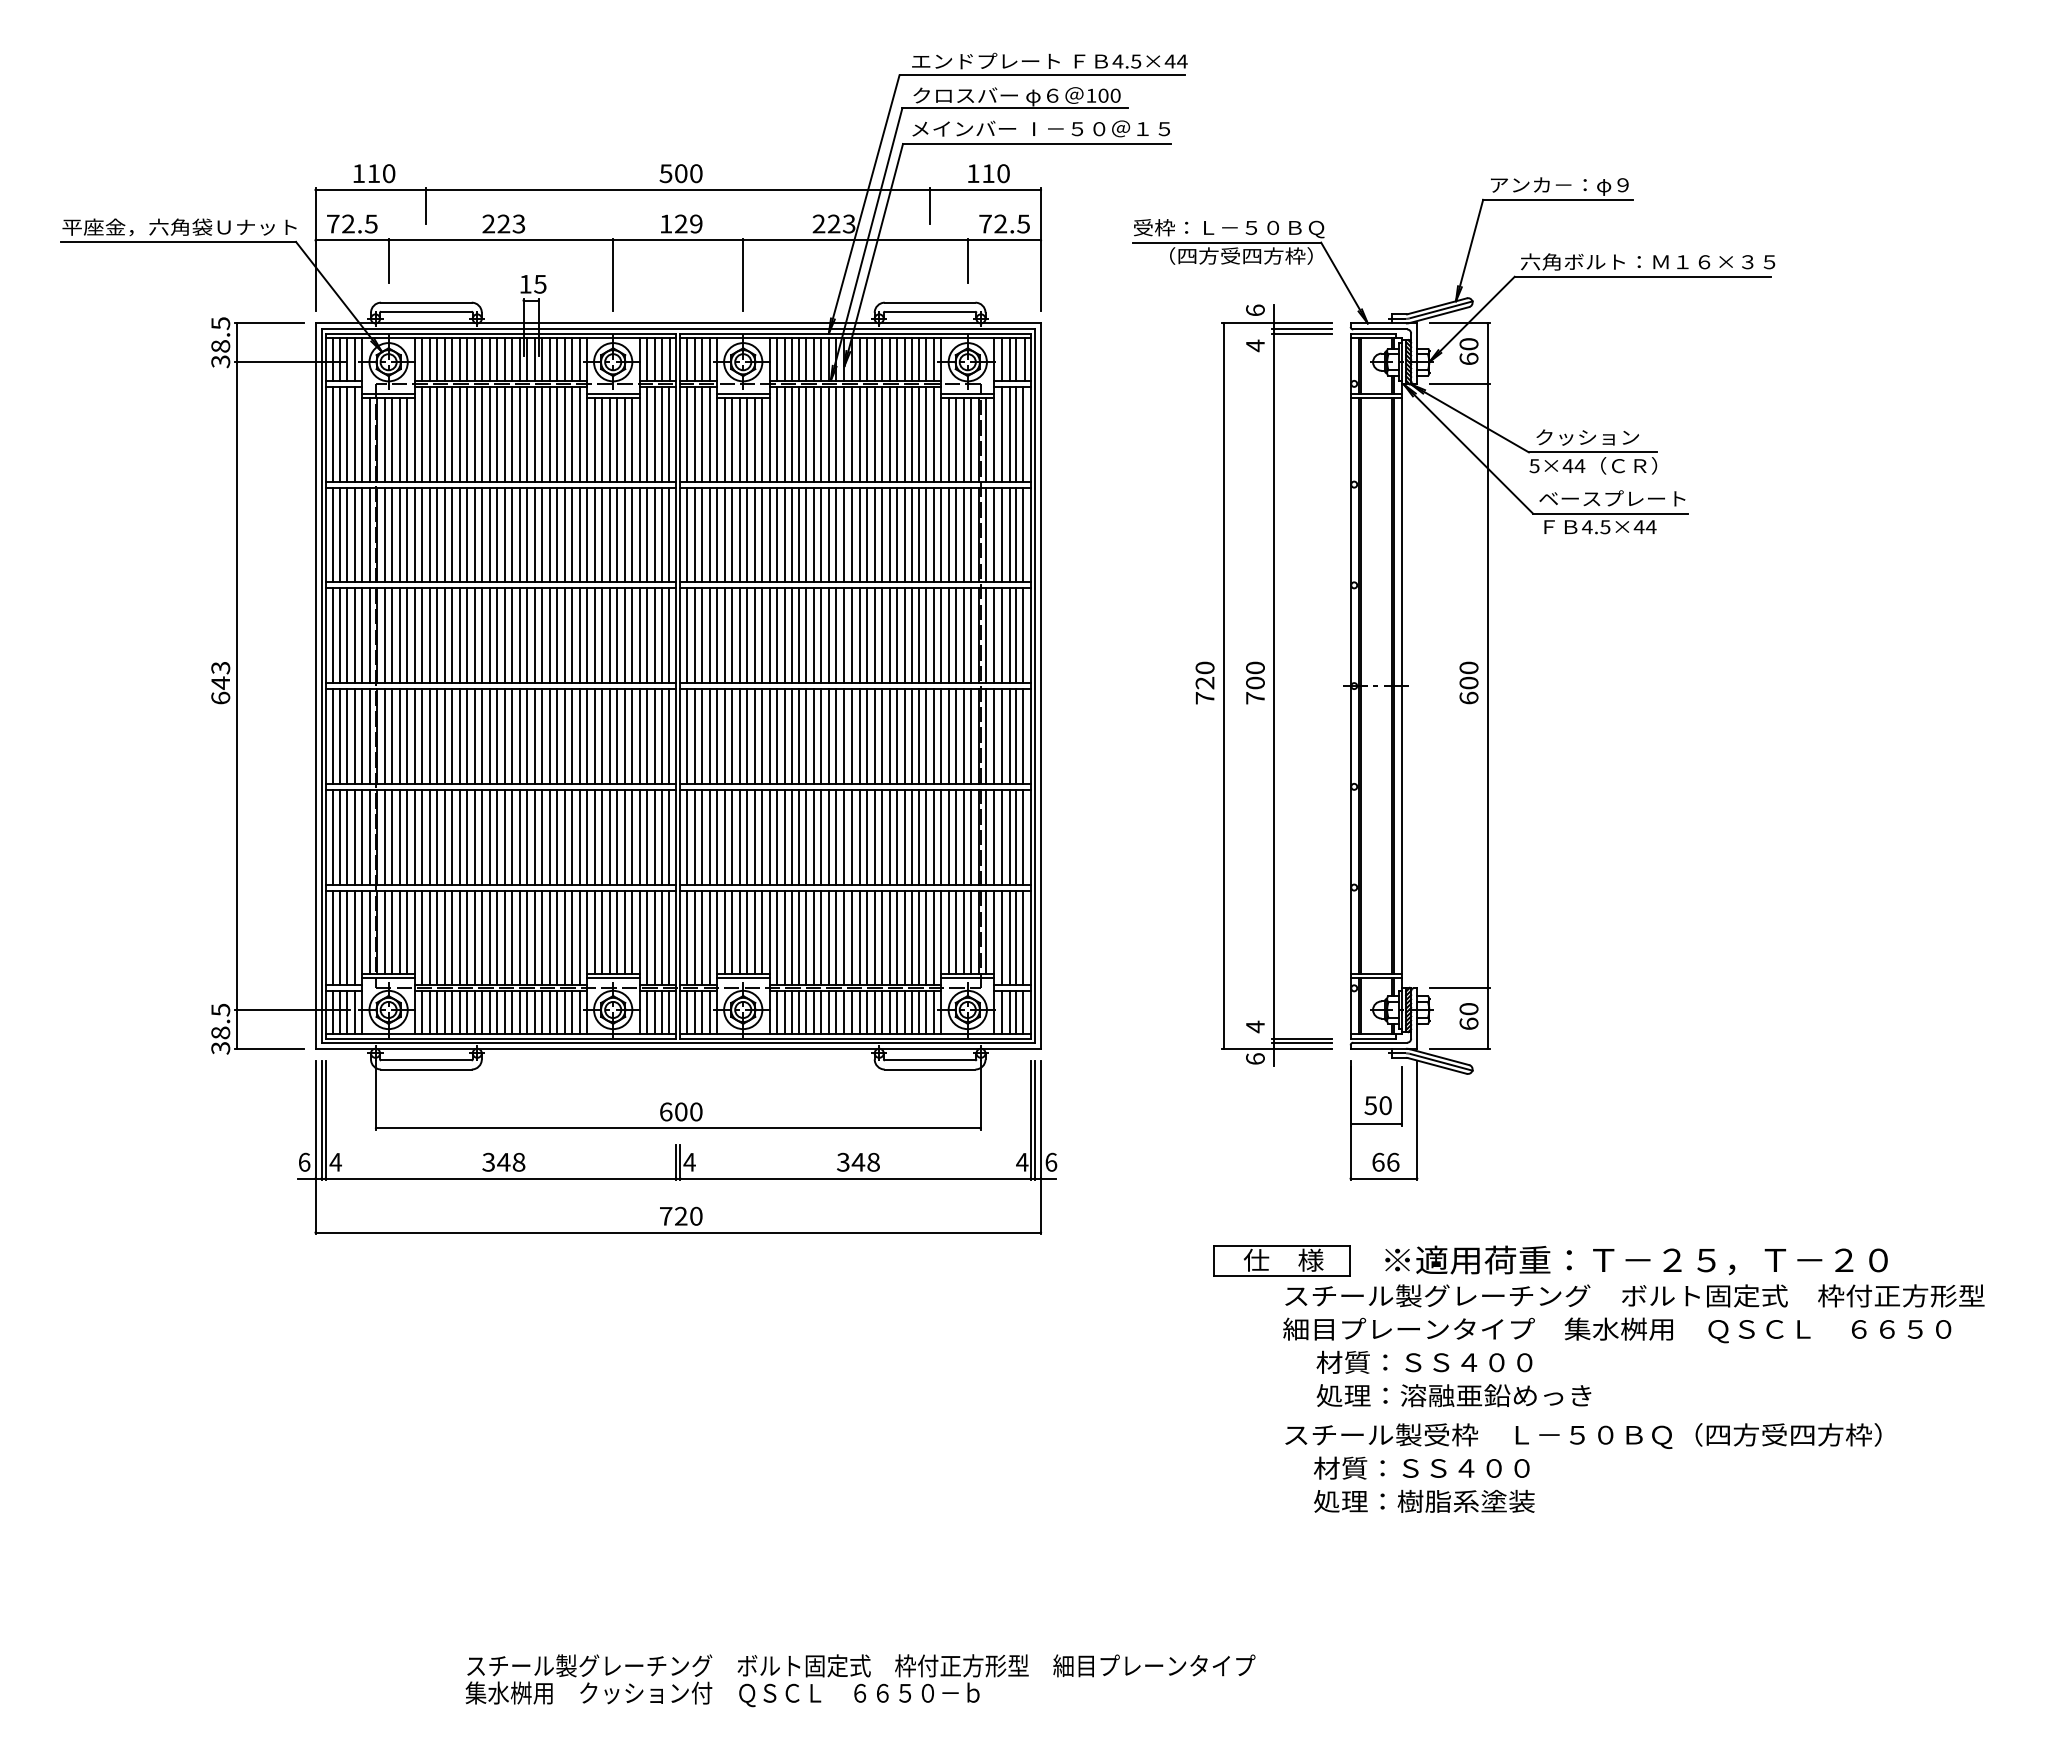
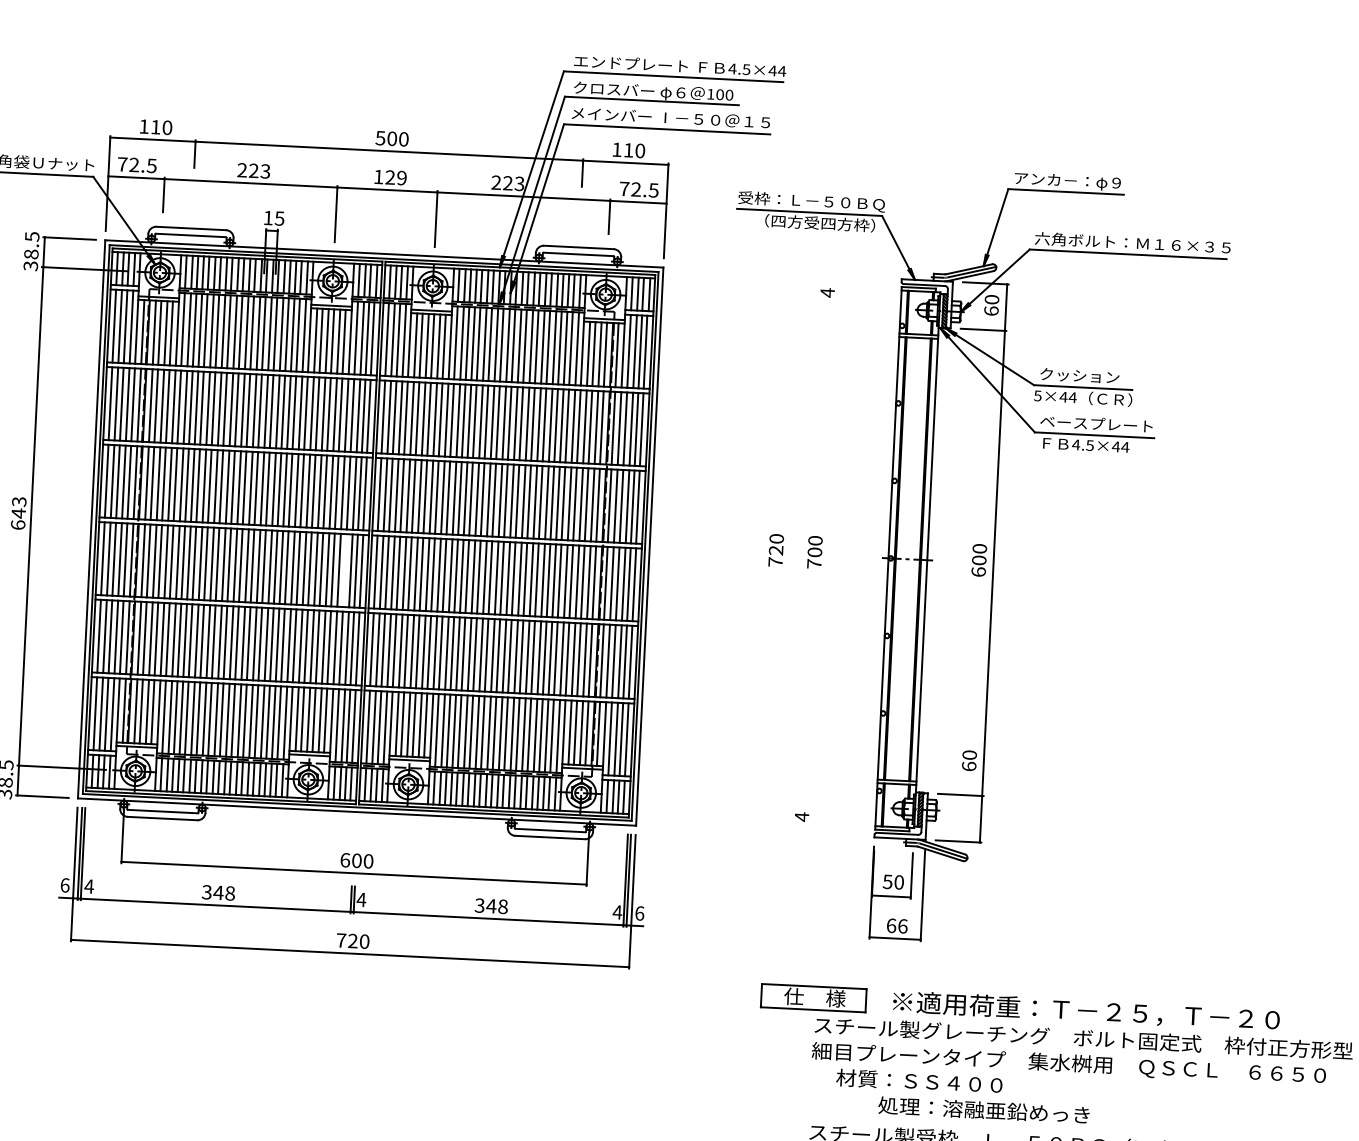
part: (1276, 685) -> (831, 555), removed
line: (647, 736) -> (345, 570), removed
text: (1468, 1016) -> (969, 760), moved
text: (1453, 1395) -> (983, 1110), moved

